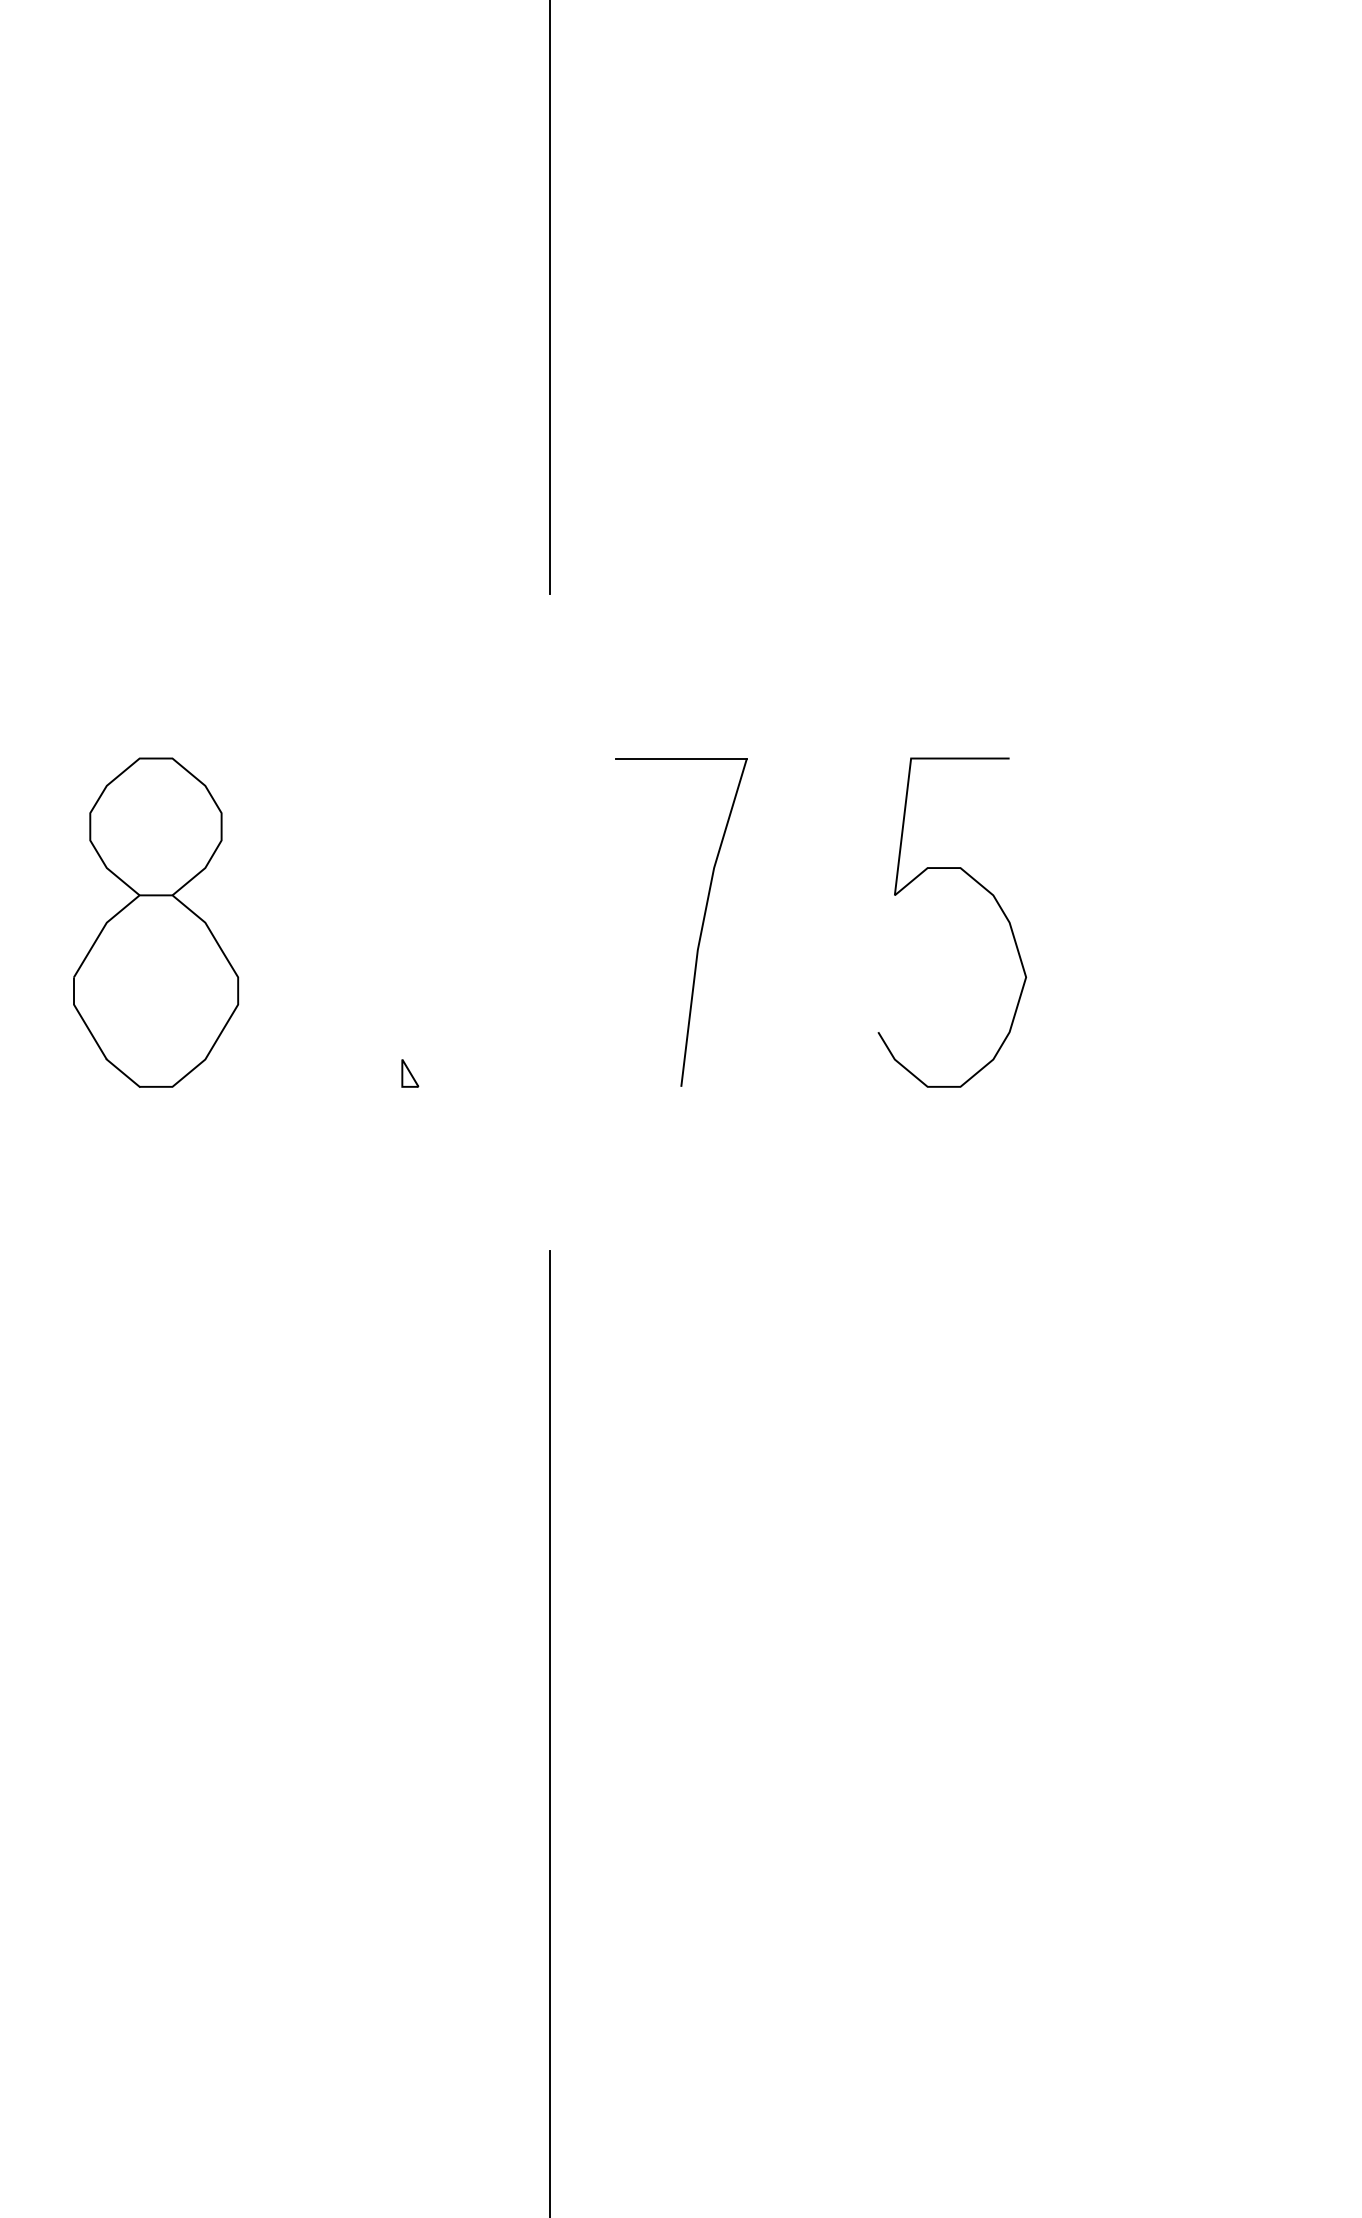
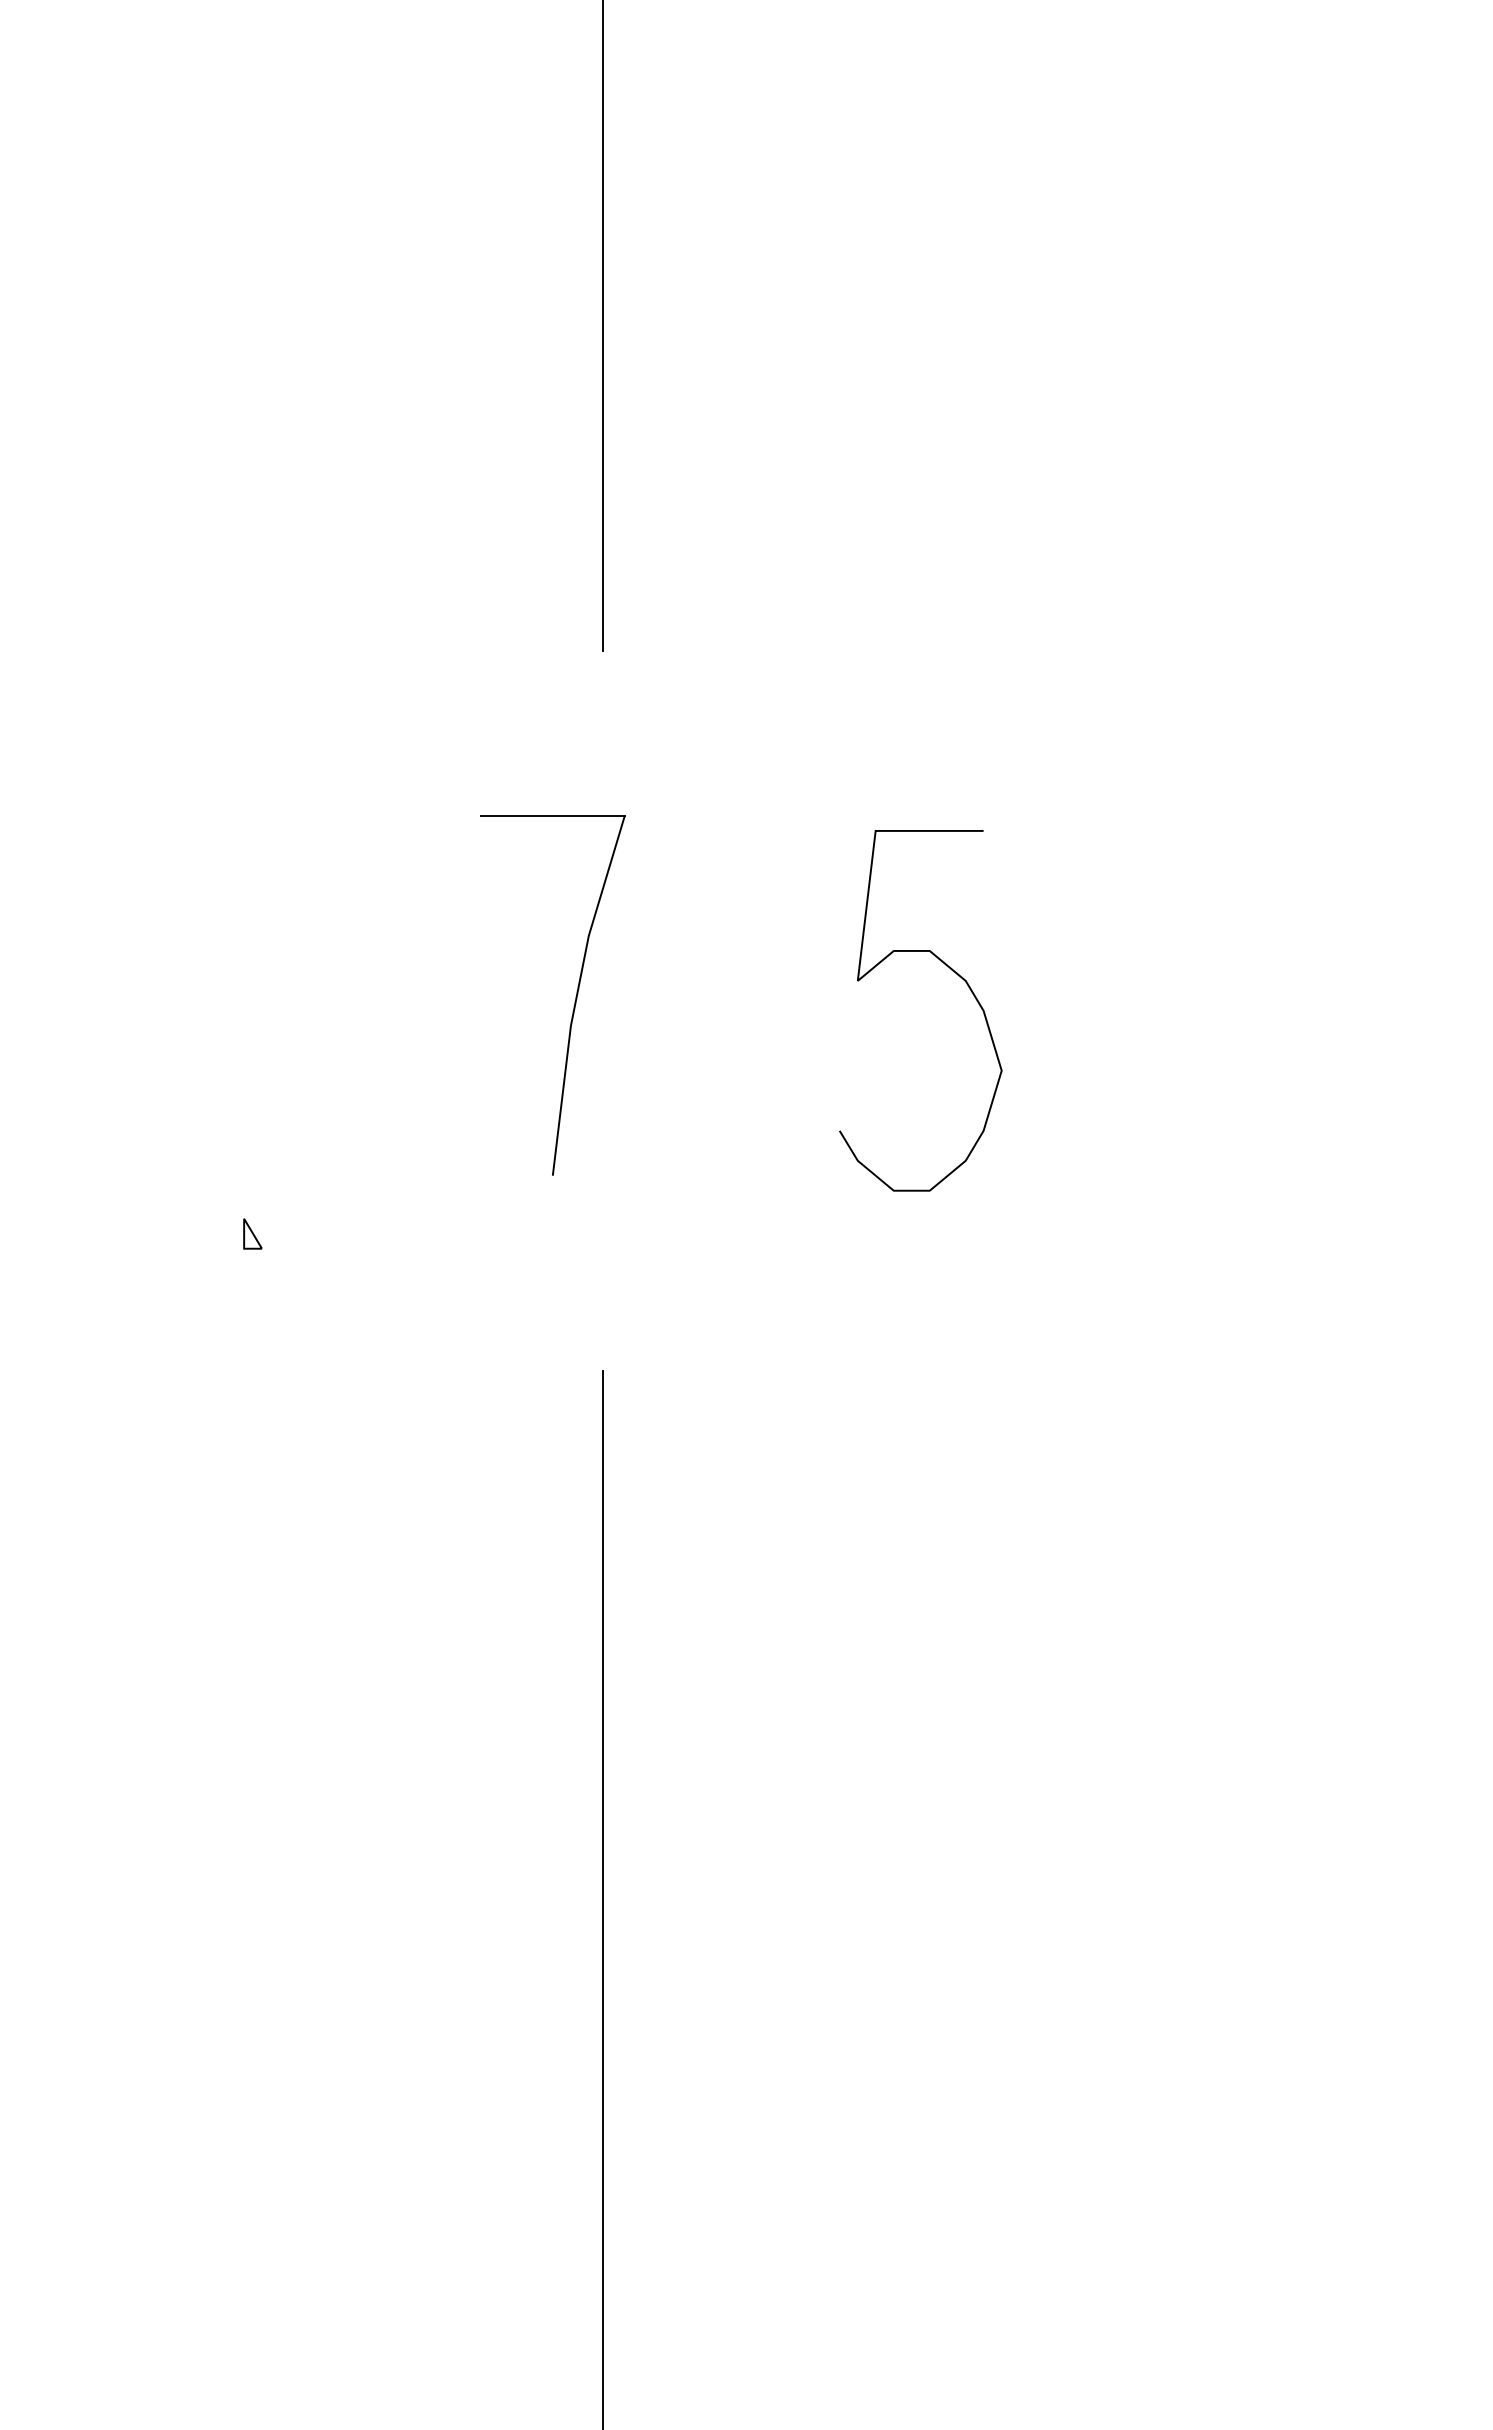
curve: (981, 886) -> (952, 971), moved
part: (156, 922) -> (171, 1010), removed
part: (701, 927) -> (574, 1001), moved
part: (409, 1072) -> (252, 1233), moved

